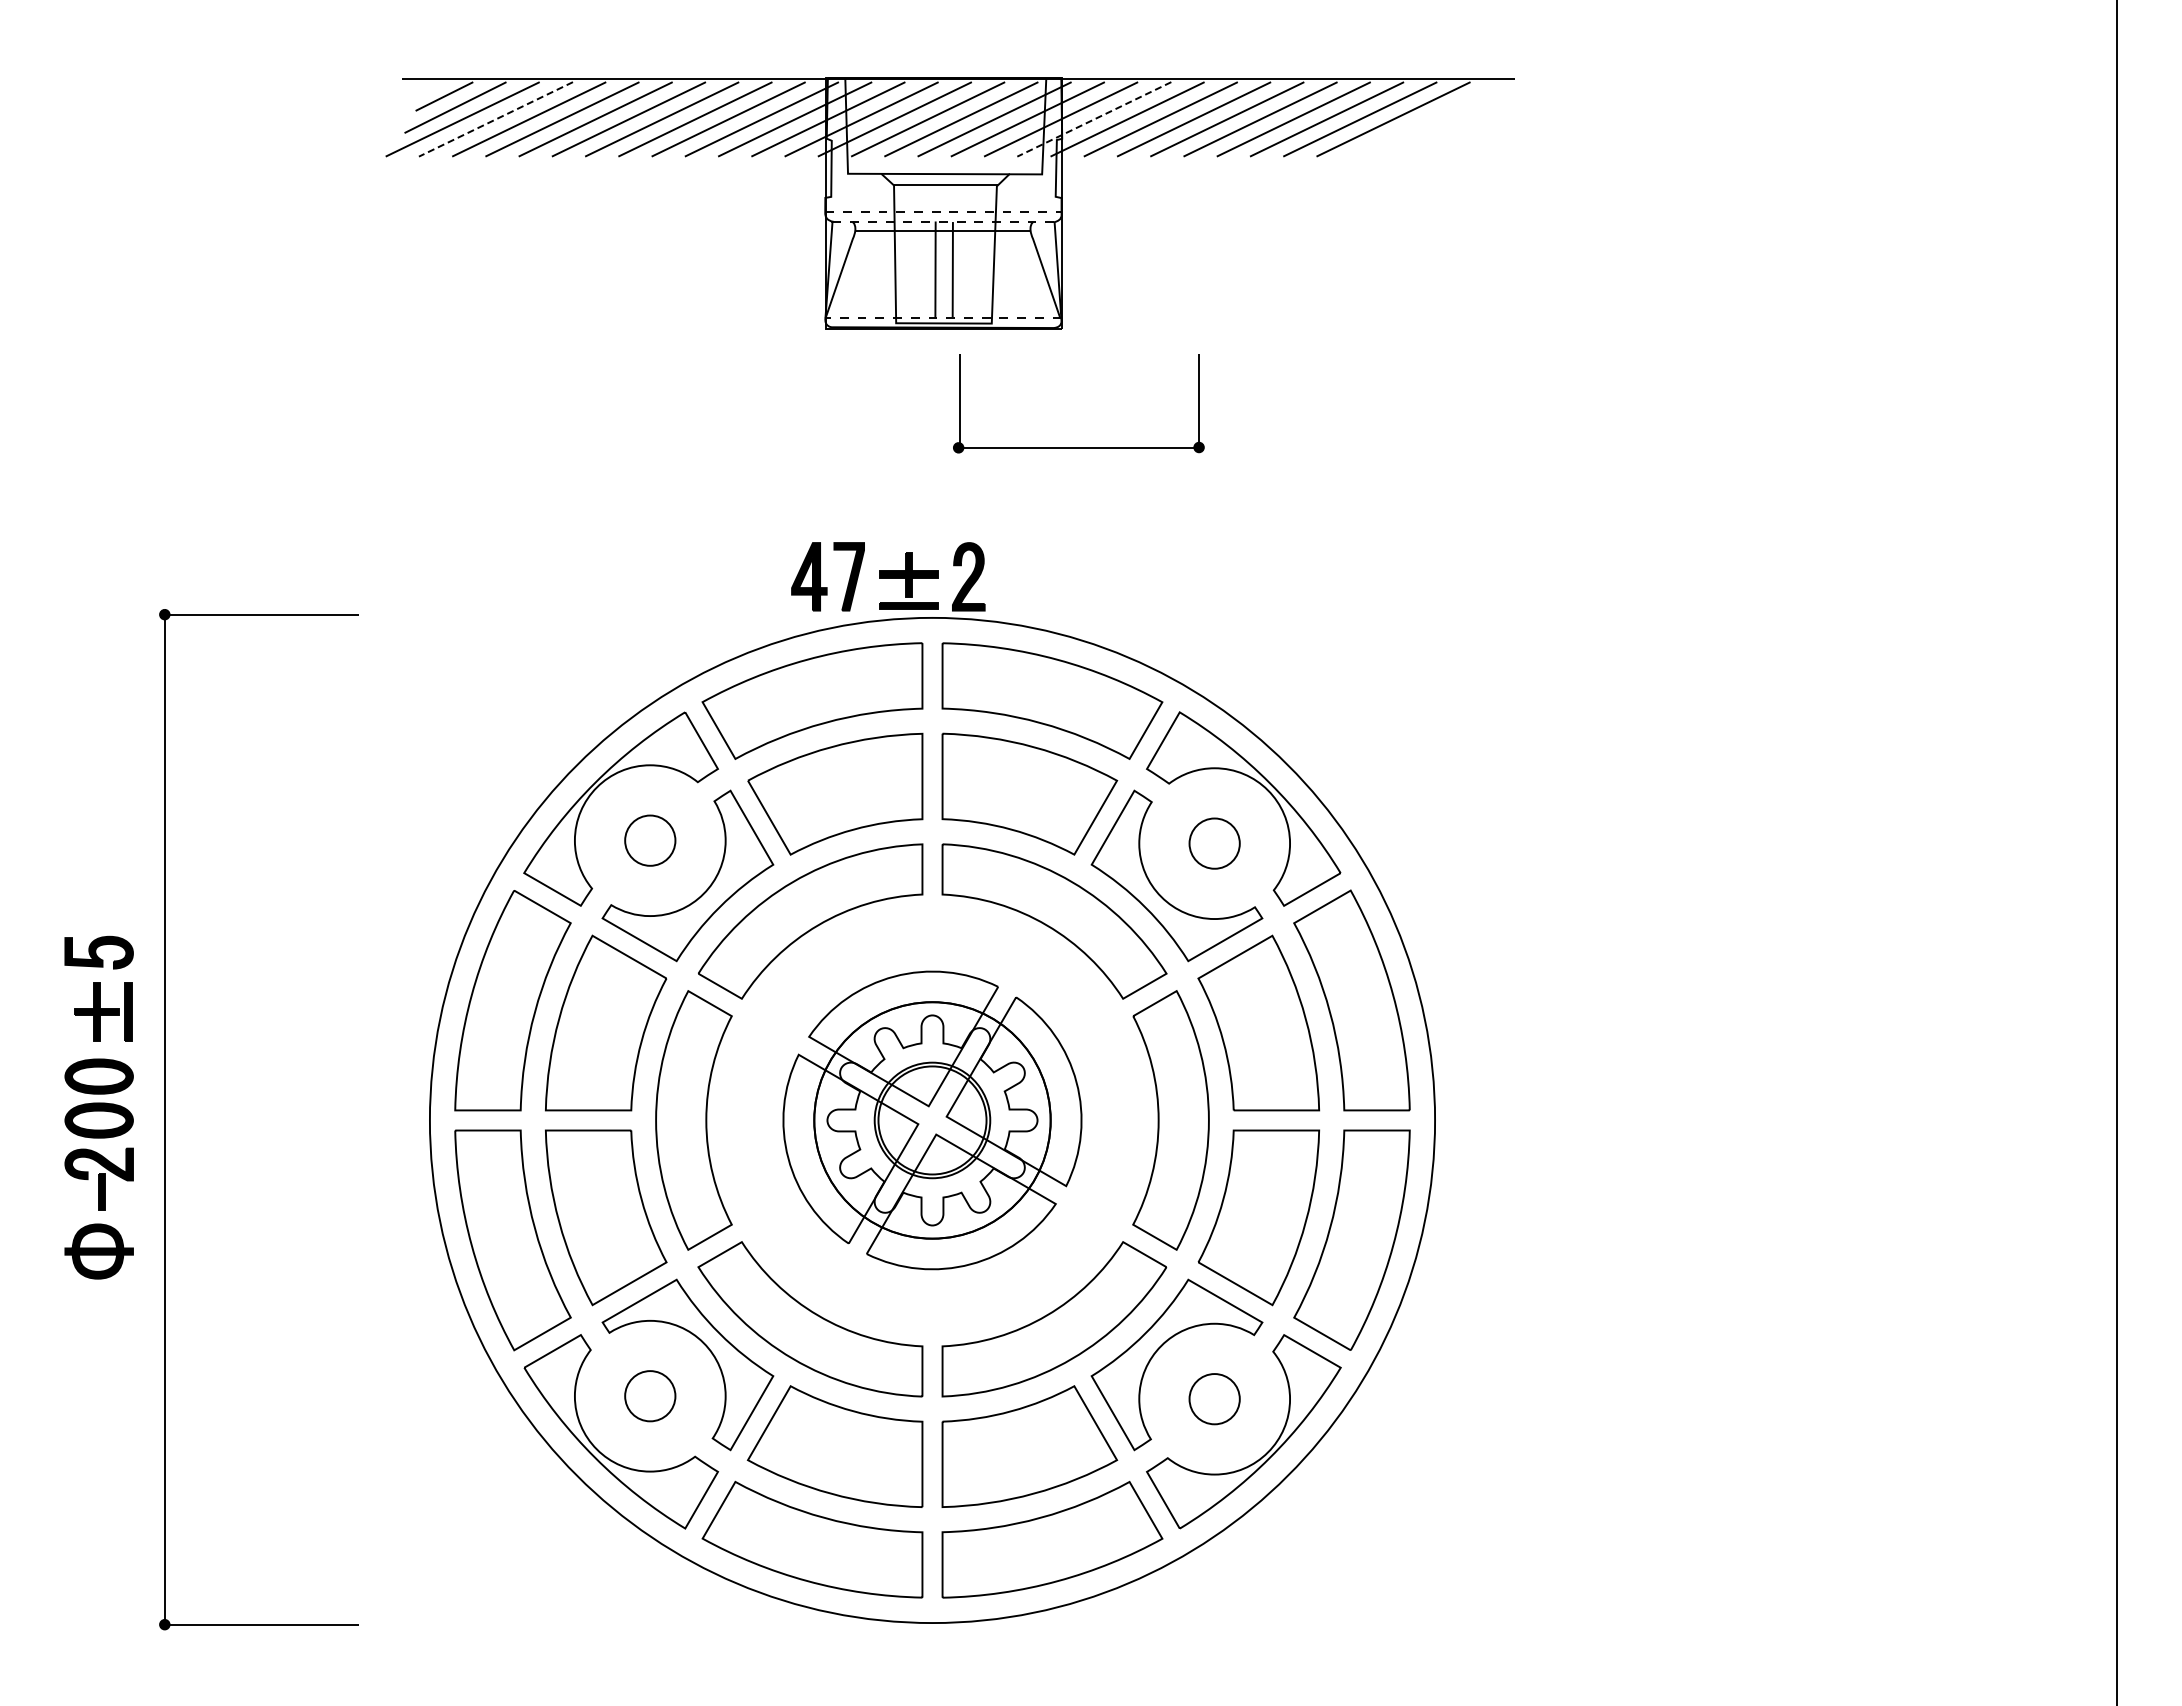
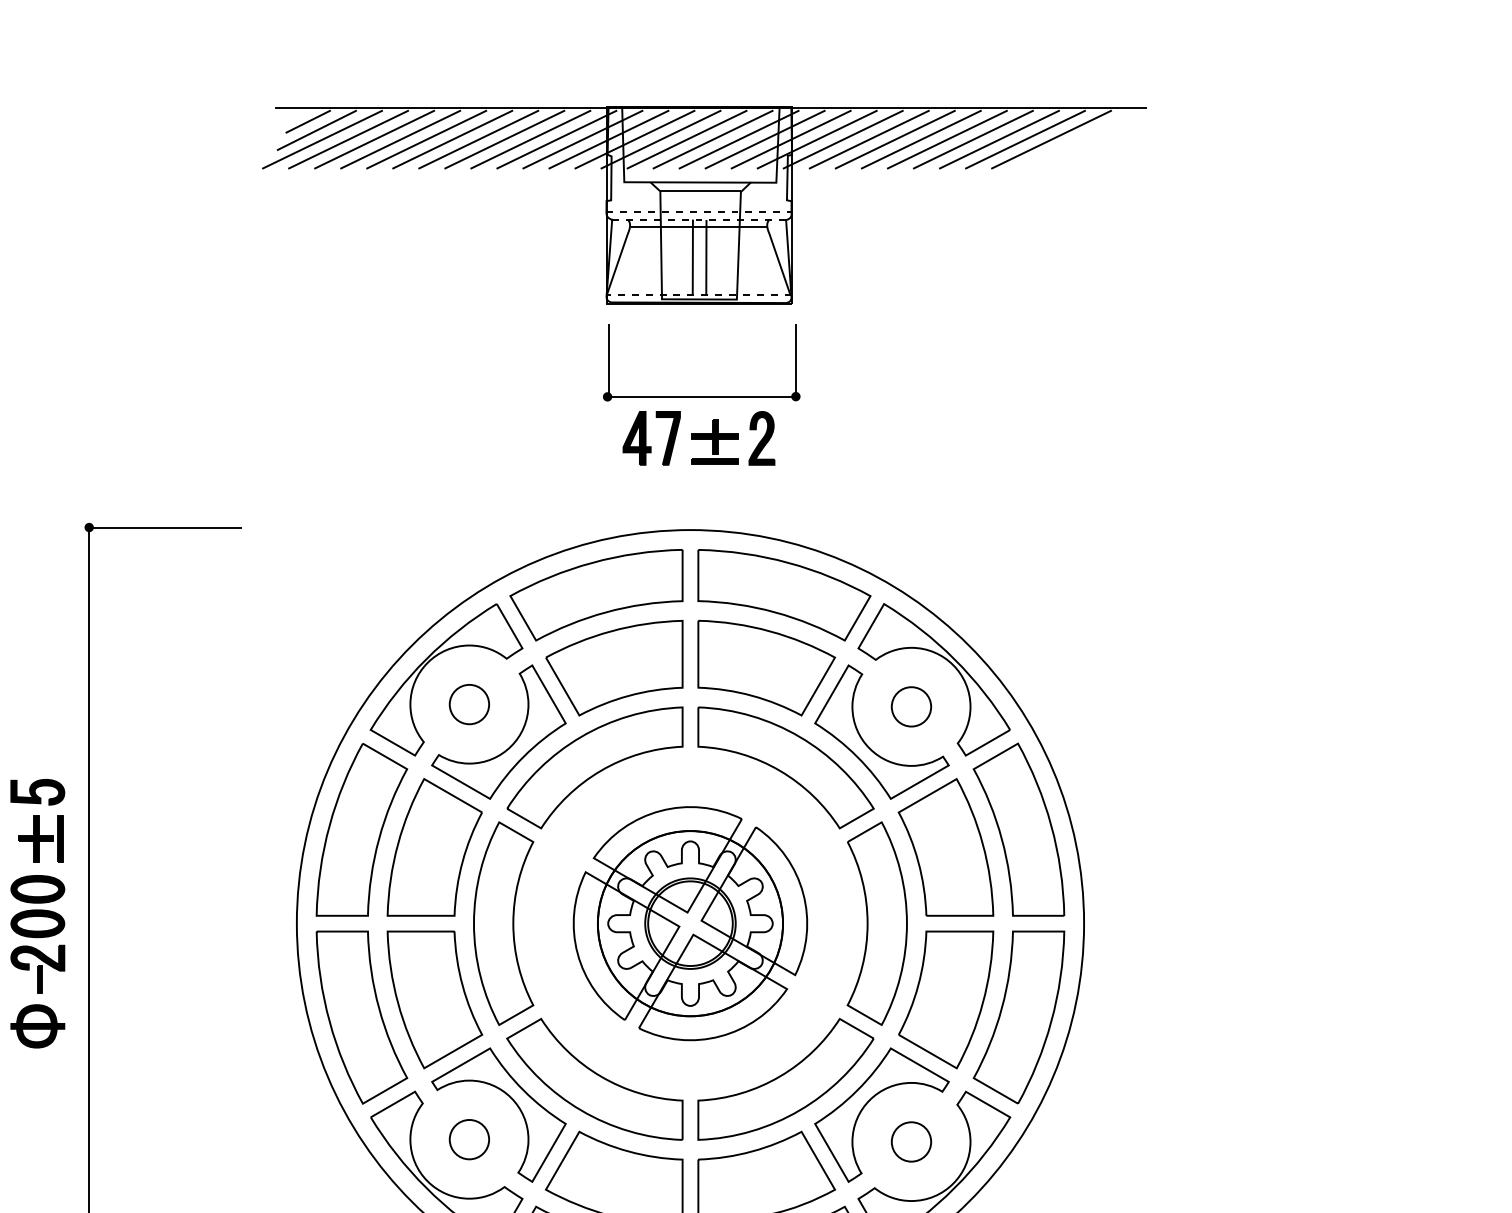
line: (495, 119) -> (348, 139), dashed -> solid
line: (1094, 119) -> (817, 139), dashed -> solid
part: (1078, 447) -> (701, 396), moved
part: (888, 576) -> (699, 438), moved

